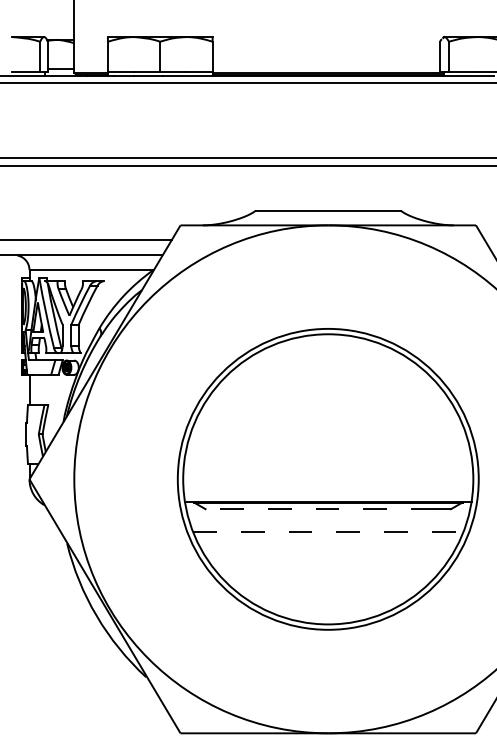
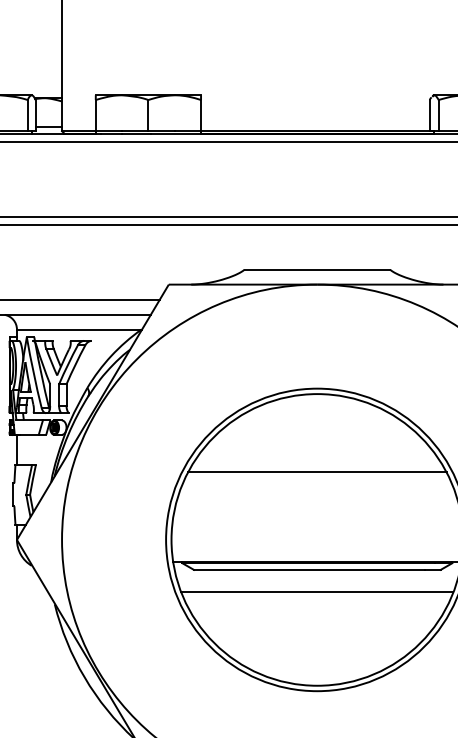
line: (327, 412) -> (316, 472), added
line: (320, 509) -> (309, 570), dashed -> solid
line: (328, 531) -> (317, 592), dashed -> solid

